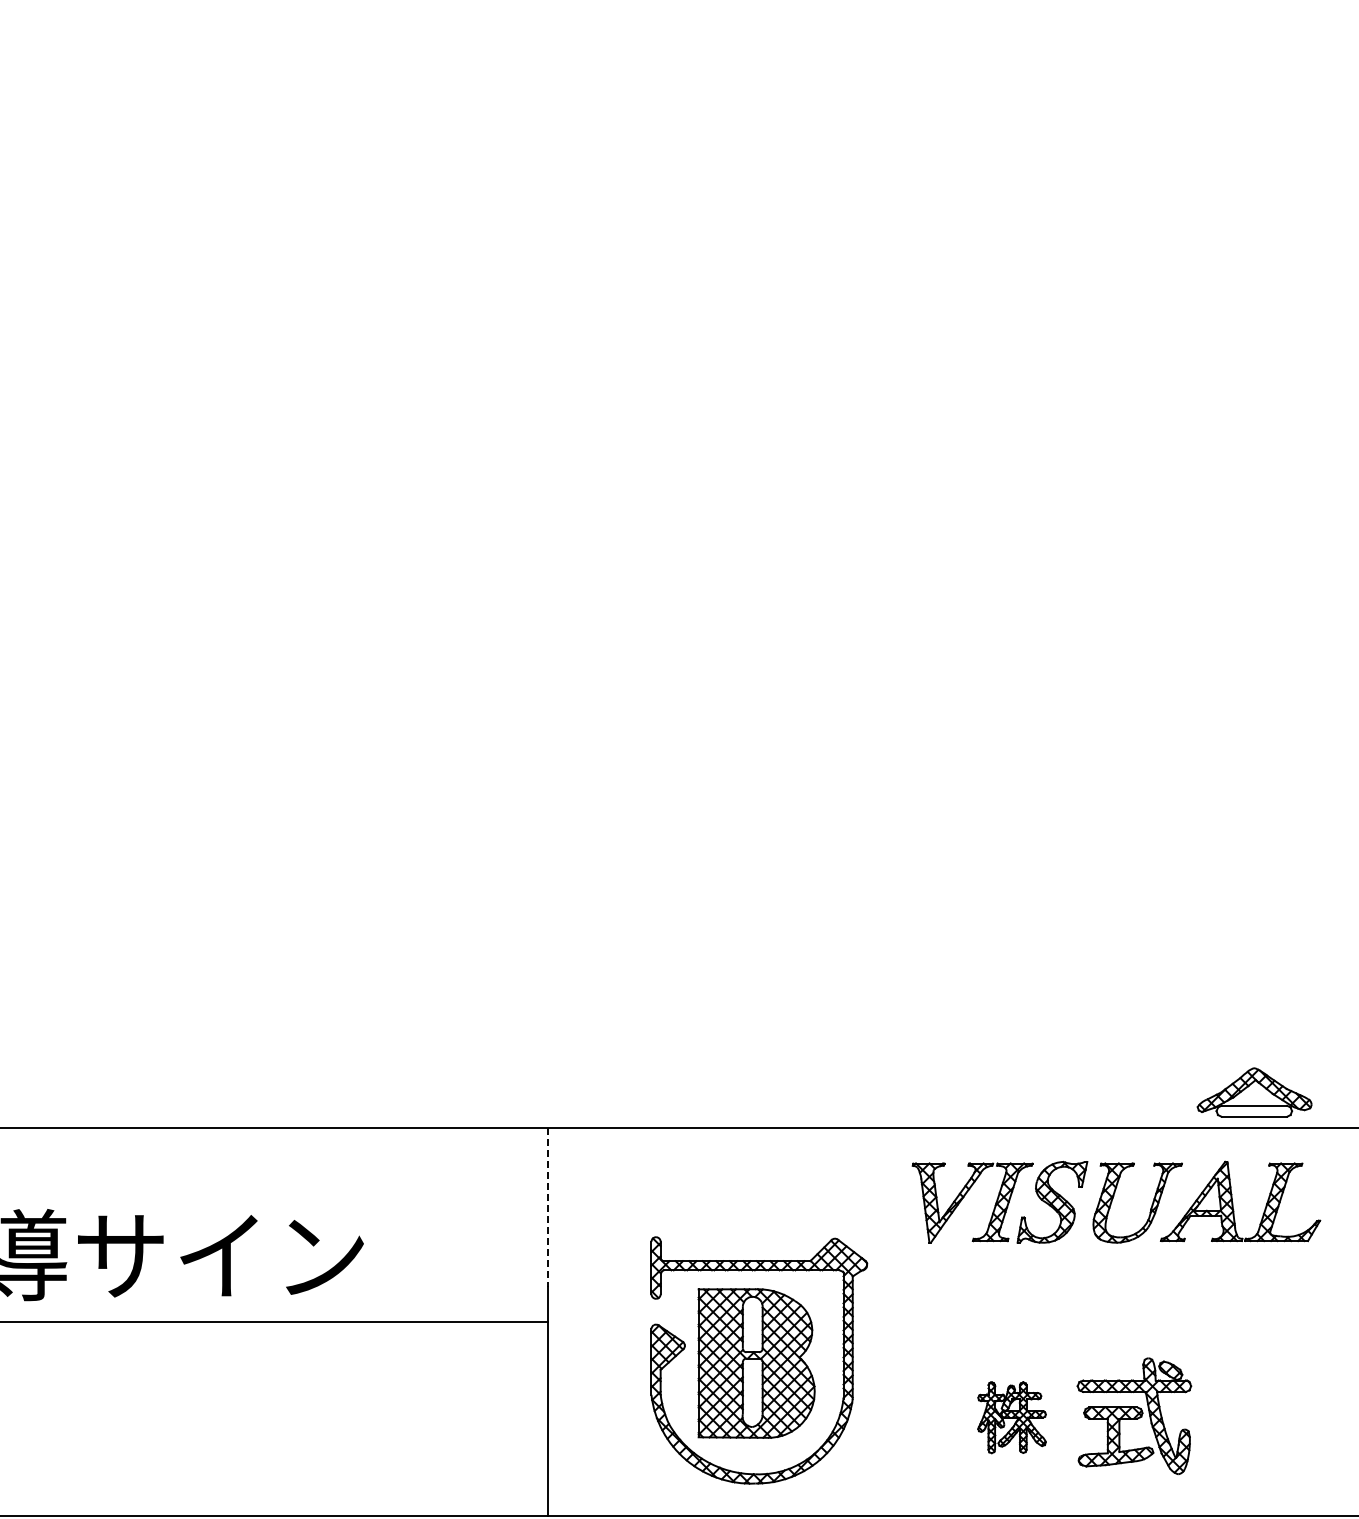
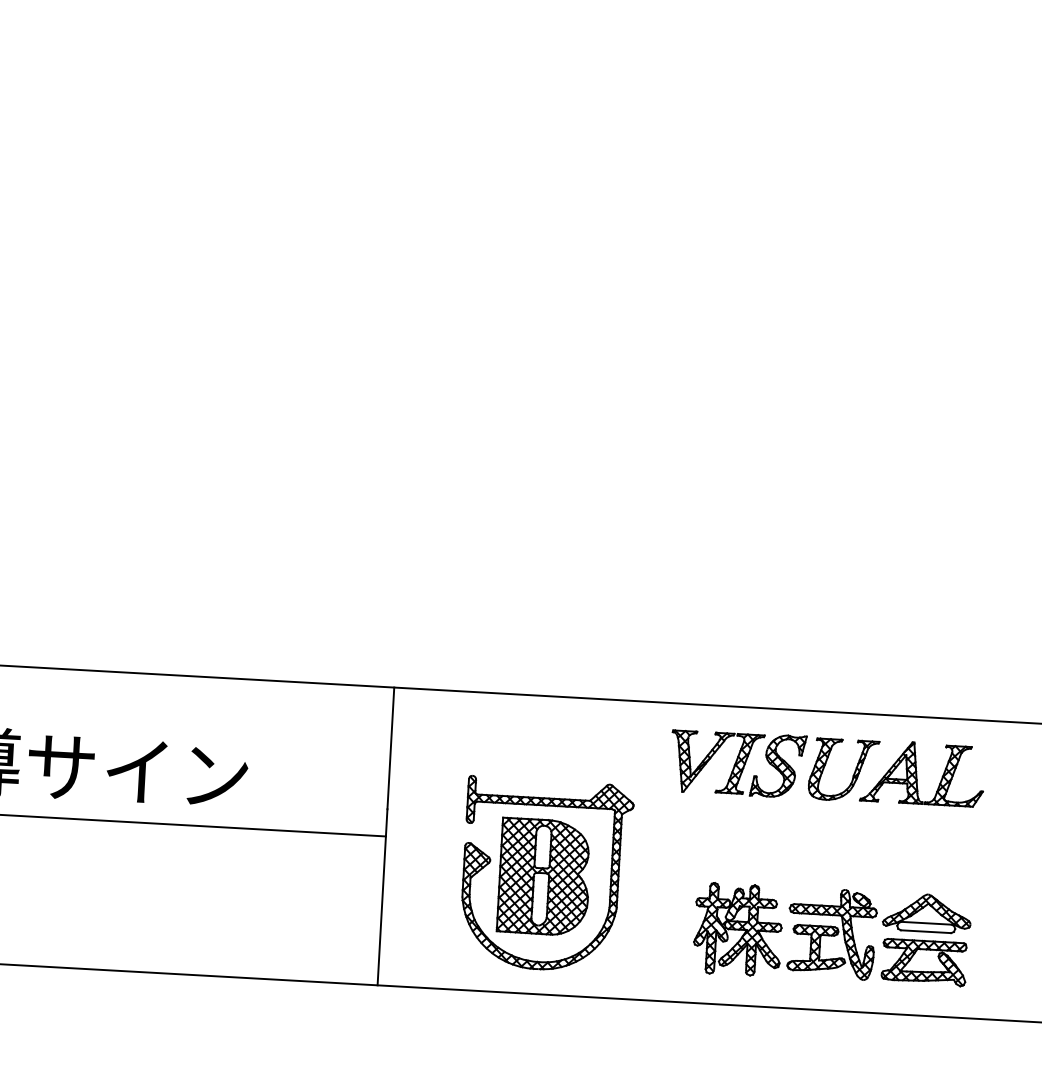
part: (1254, 1092) -> (927, 913), moved
line: (547, 1208) -> (390, 749), dashed -> solid
part: (1011, 1417) -> (737, 929), size x1.67
part: (1256, 1447) -> (924, 962), added

